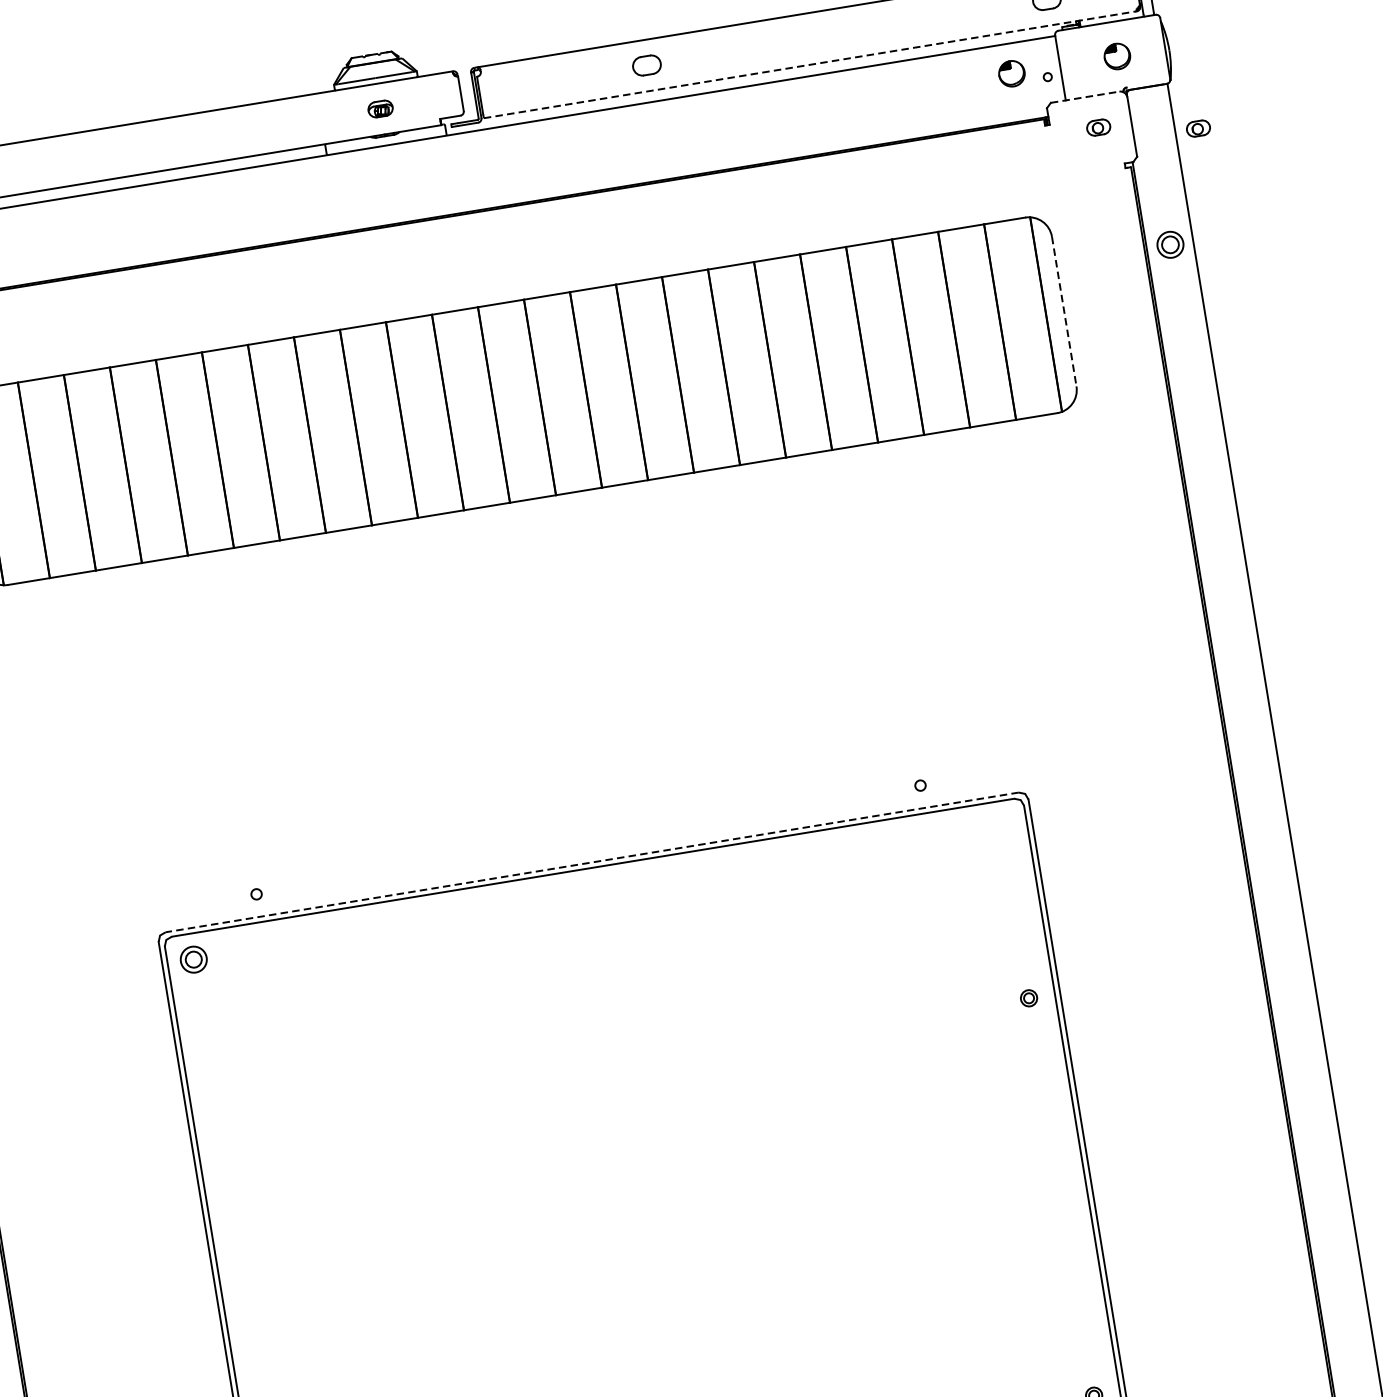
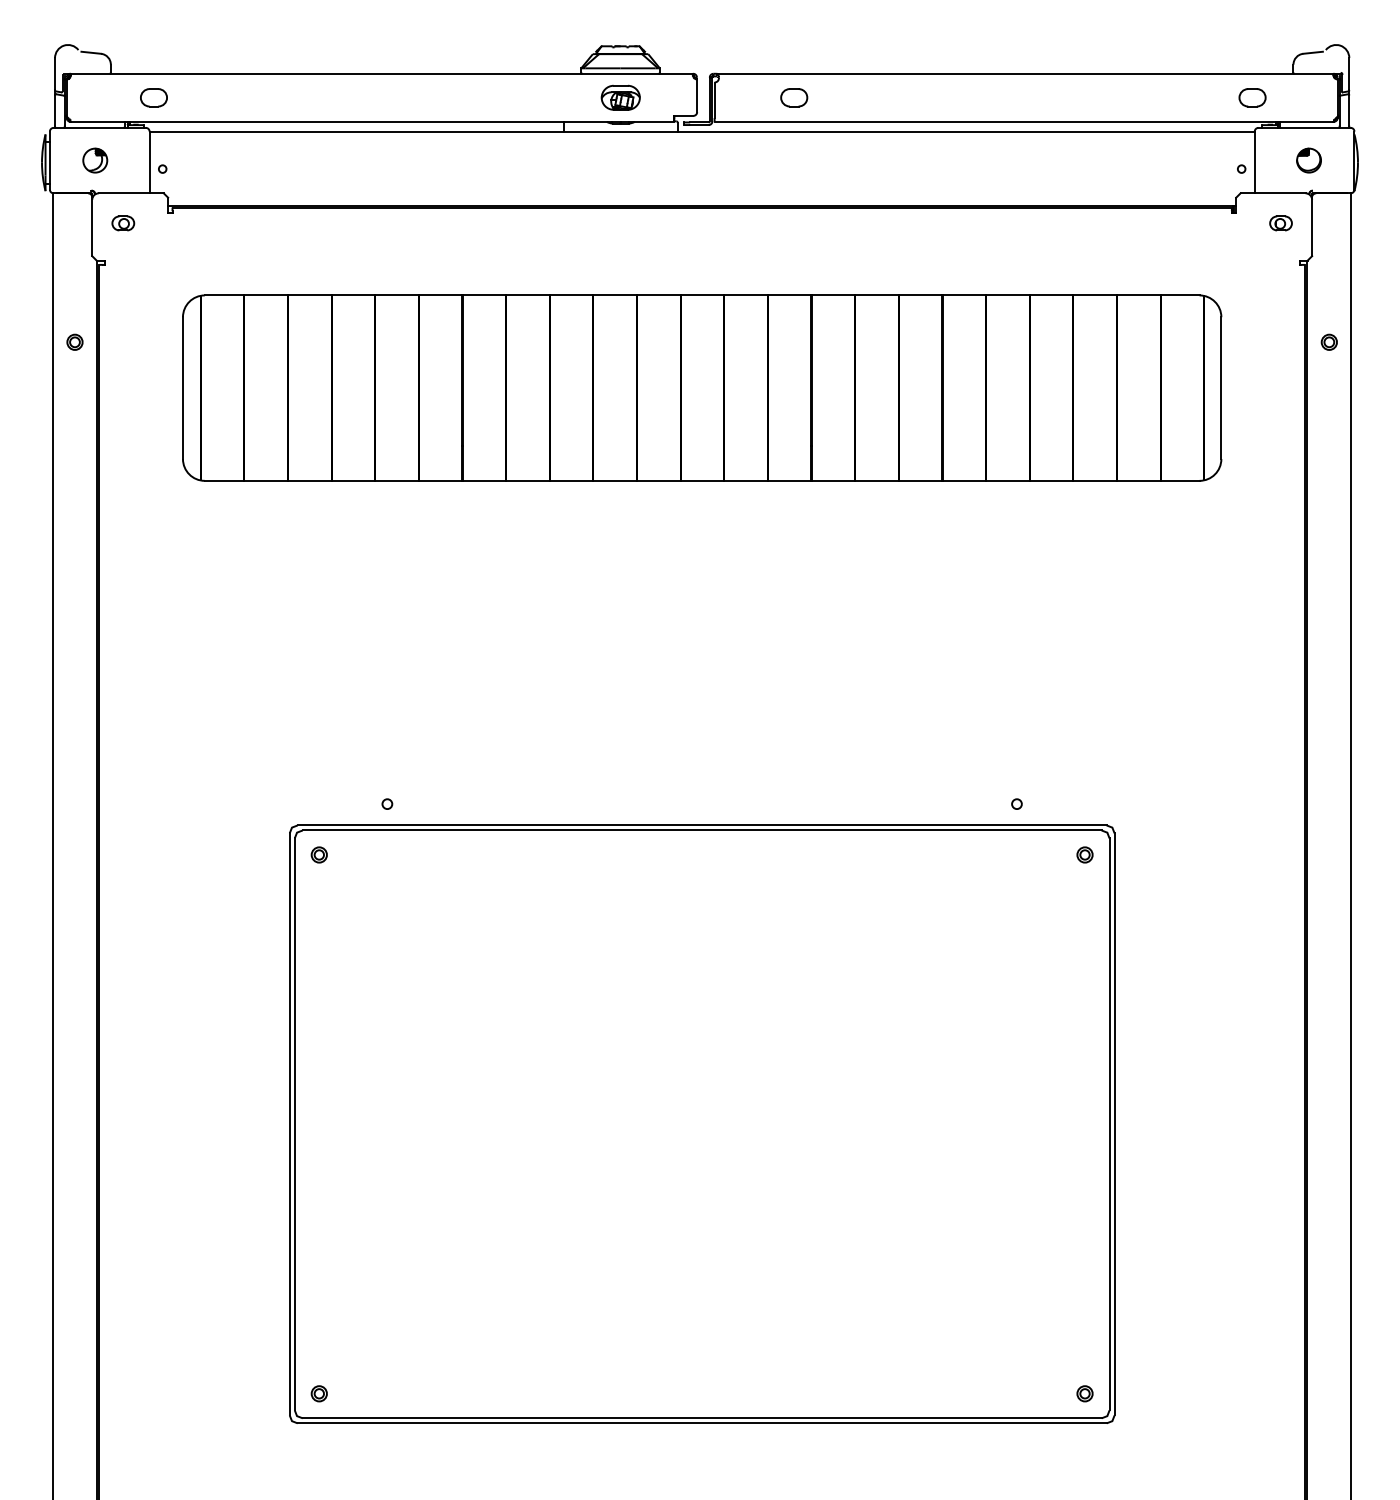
line: (810, 64) -> (1024, 121), dashed -> solid
part: (647, 65) -> (794, 97), moved
part: (1011, 73) -> (1208, 160), removed
line: (1085, 97) -> (1273, 193), dashed -> solid
part: (380, 108) -> (620, 97), size x1.67
part: (1197, 128) -> (1372, 239), removed
part: (1169, 243) -> (1328, 341), size x0.62
line: (1064, 311) -> (1221, 388), dashed -> solid
line: (591, 862) -> (701, 825), dashed -> solid
part: (192, 959) -> (318, 854), size x0.62
part: (1028, 997) -> (1084, 854), moved

